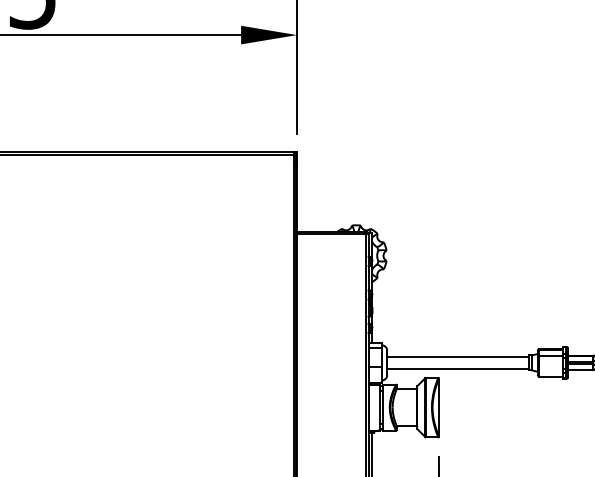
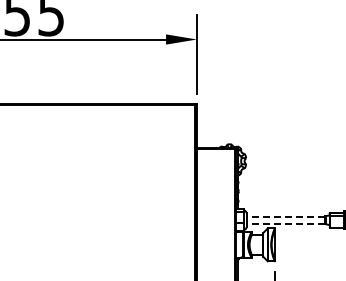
line: (457, 356) -> (285, 216), solid -> dashed
line: (457, 368) -> (285, 223), solid -> dashed

